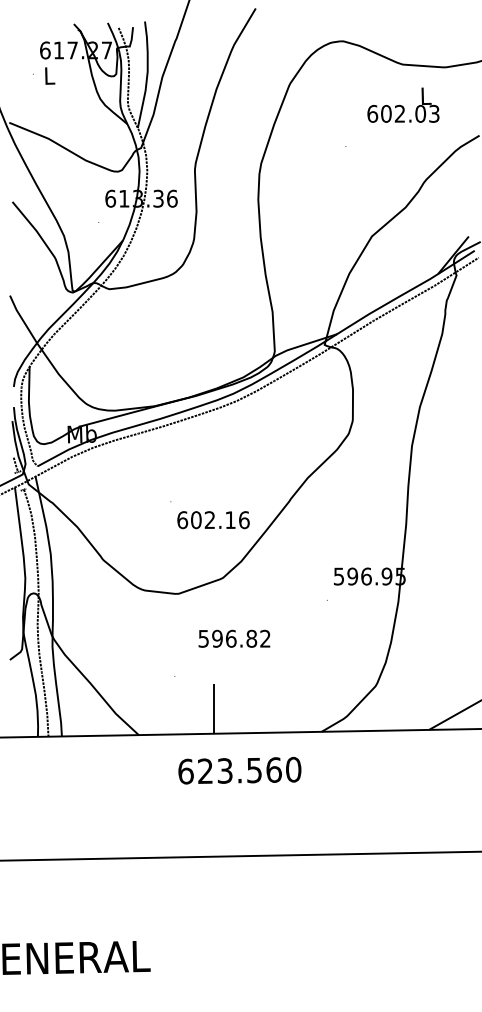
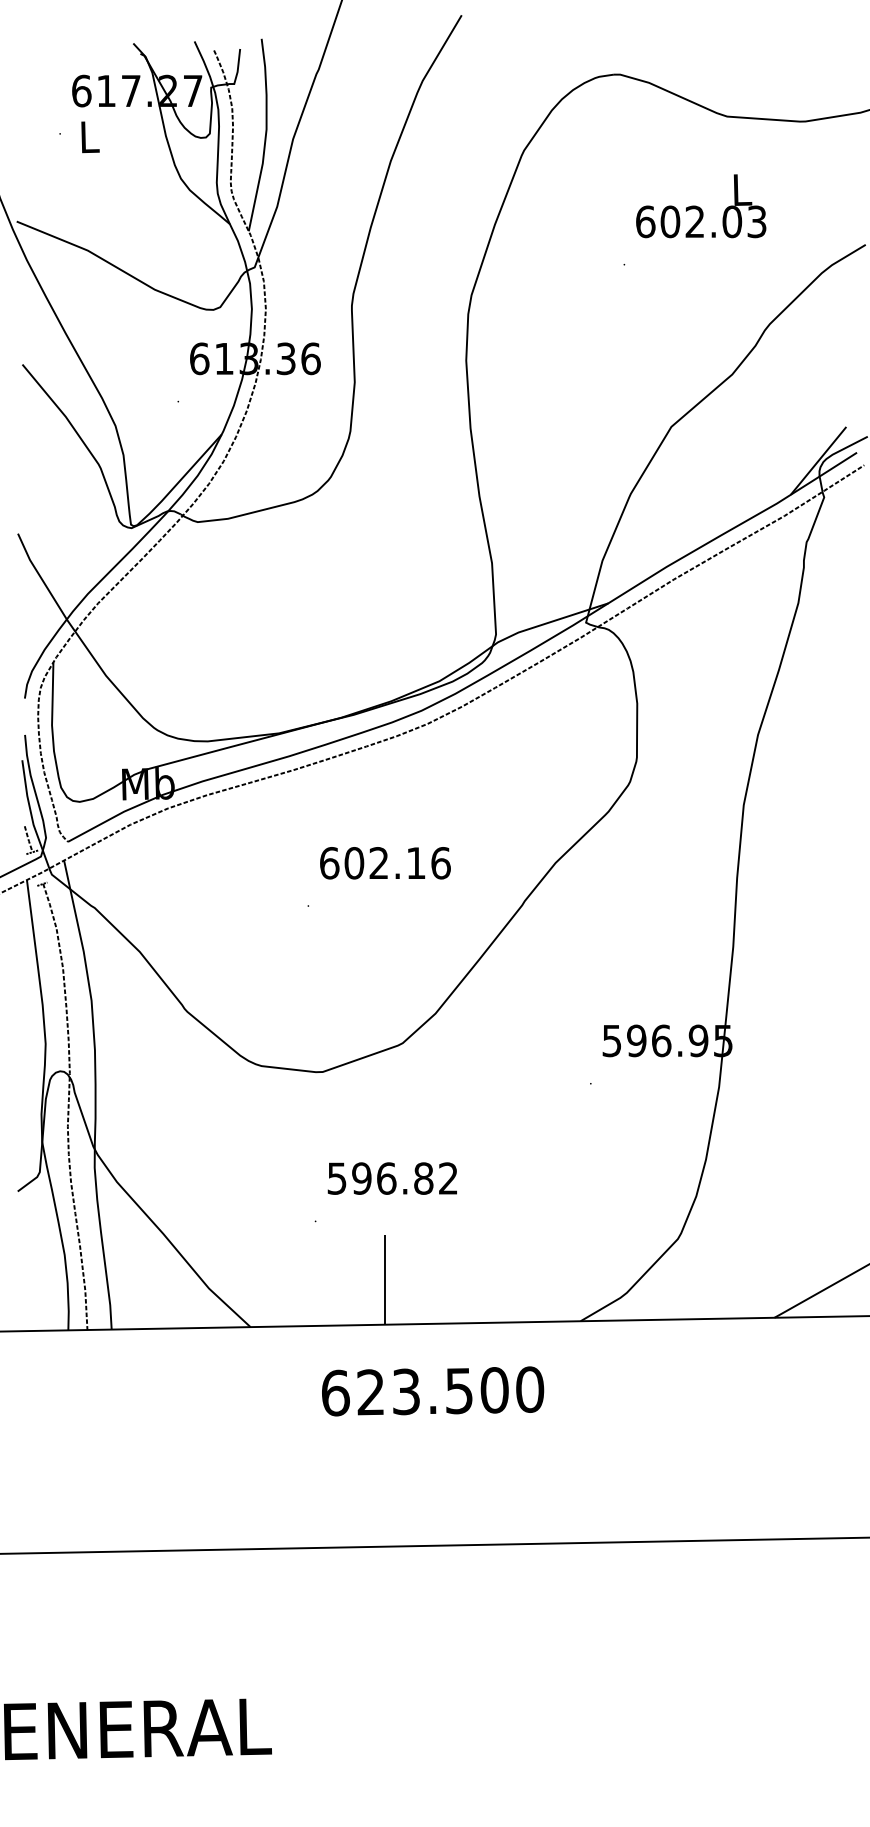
text: (403, 104) -> (701, 204), moved
text: (213, 520) -> (385, 863), moved
text: (234, 638) -> (392, 1177), moved
text: (273, 769) -> (493, 1389), 623.560 -> 623.500

